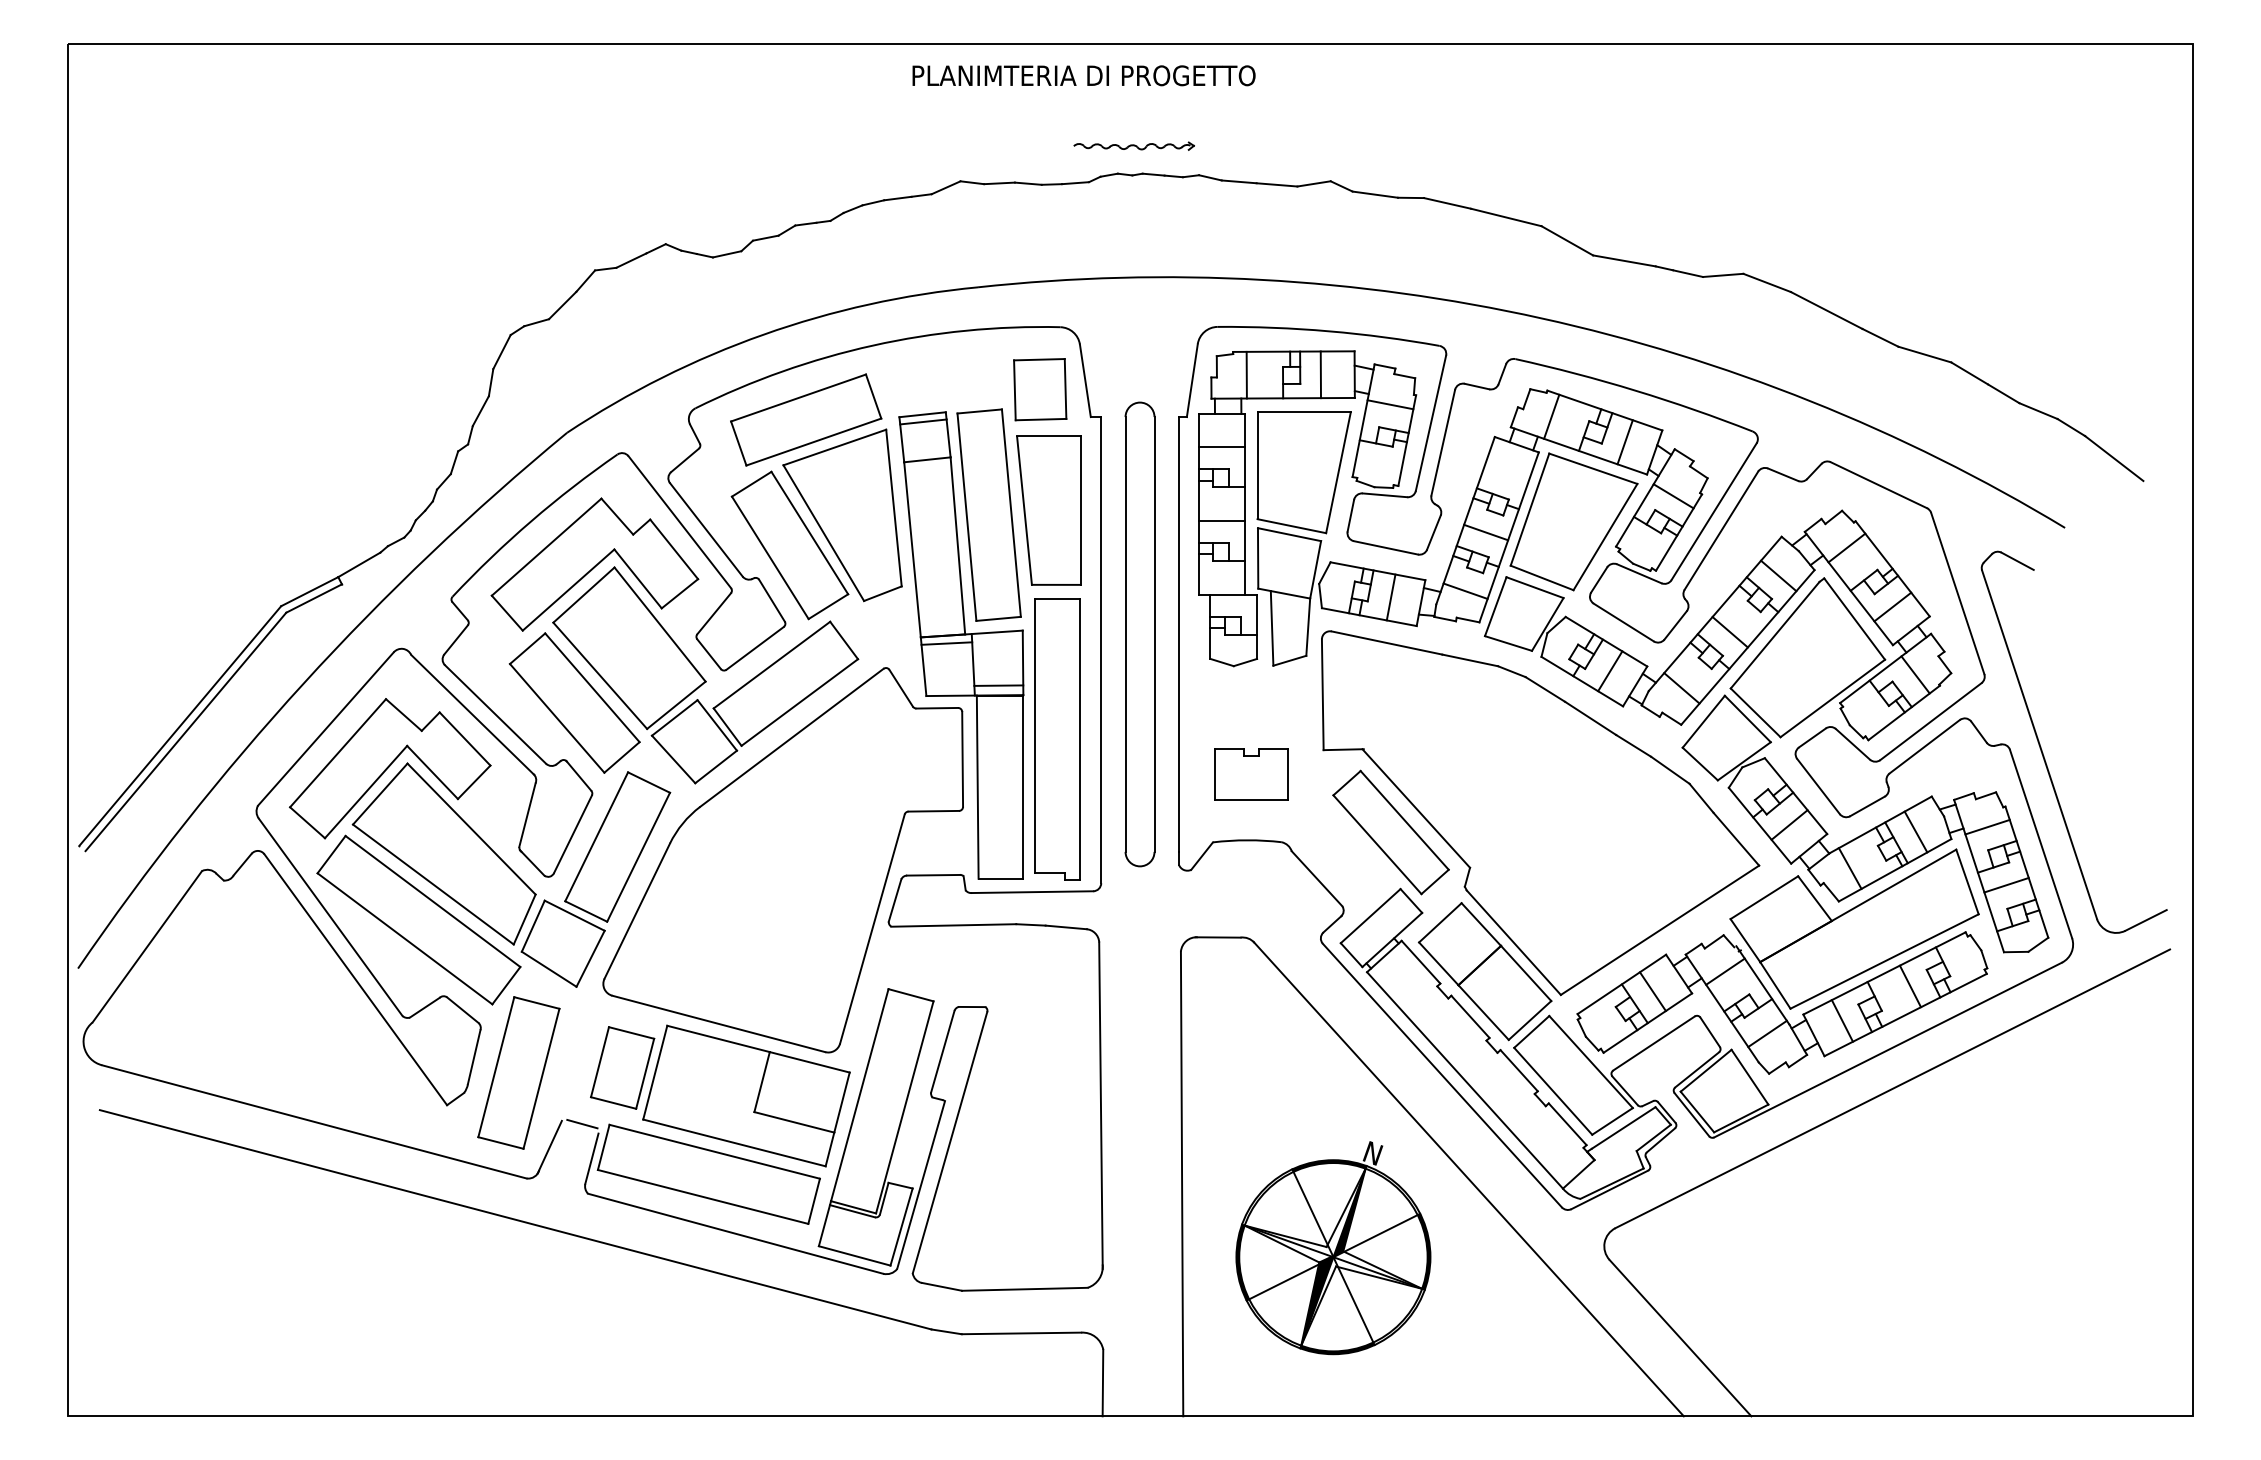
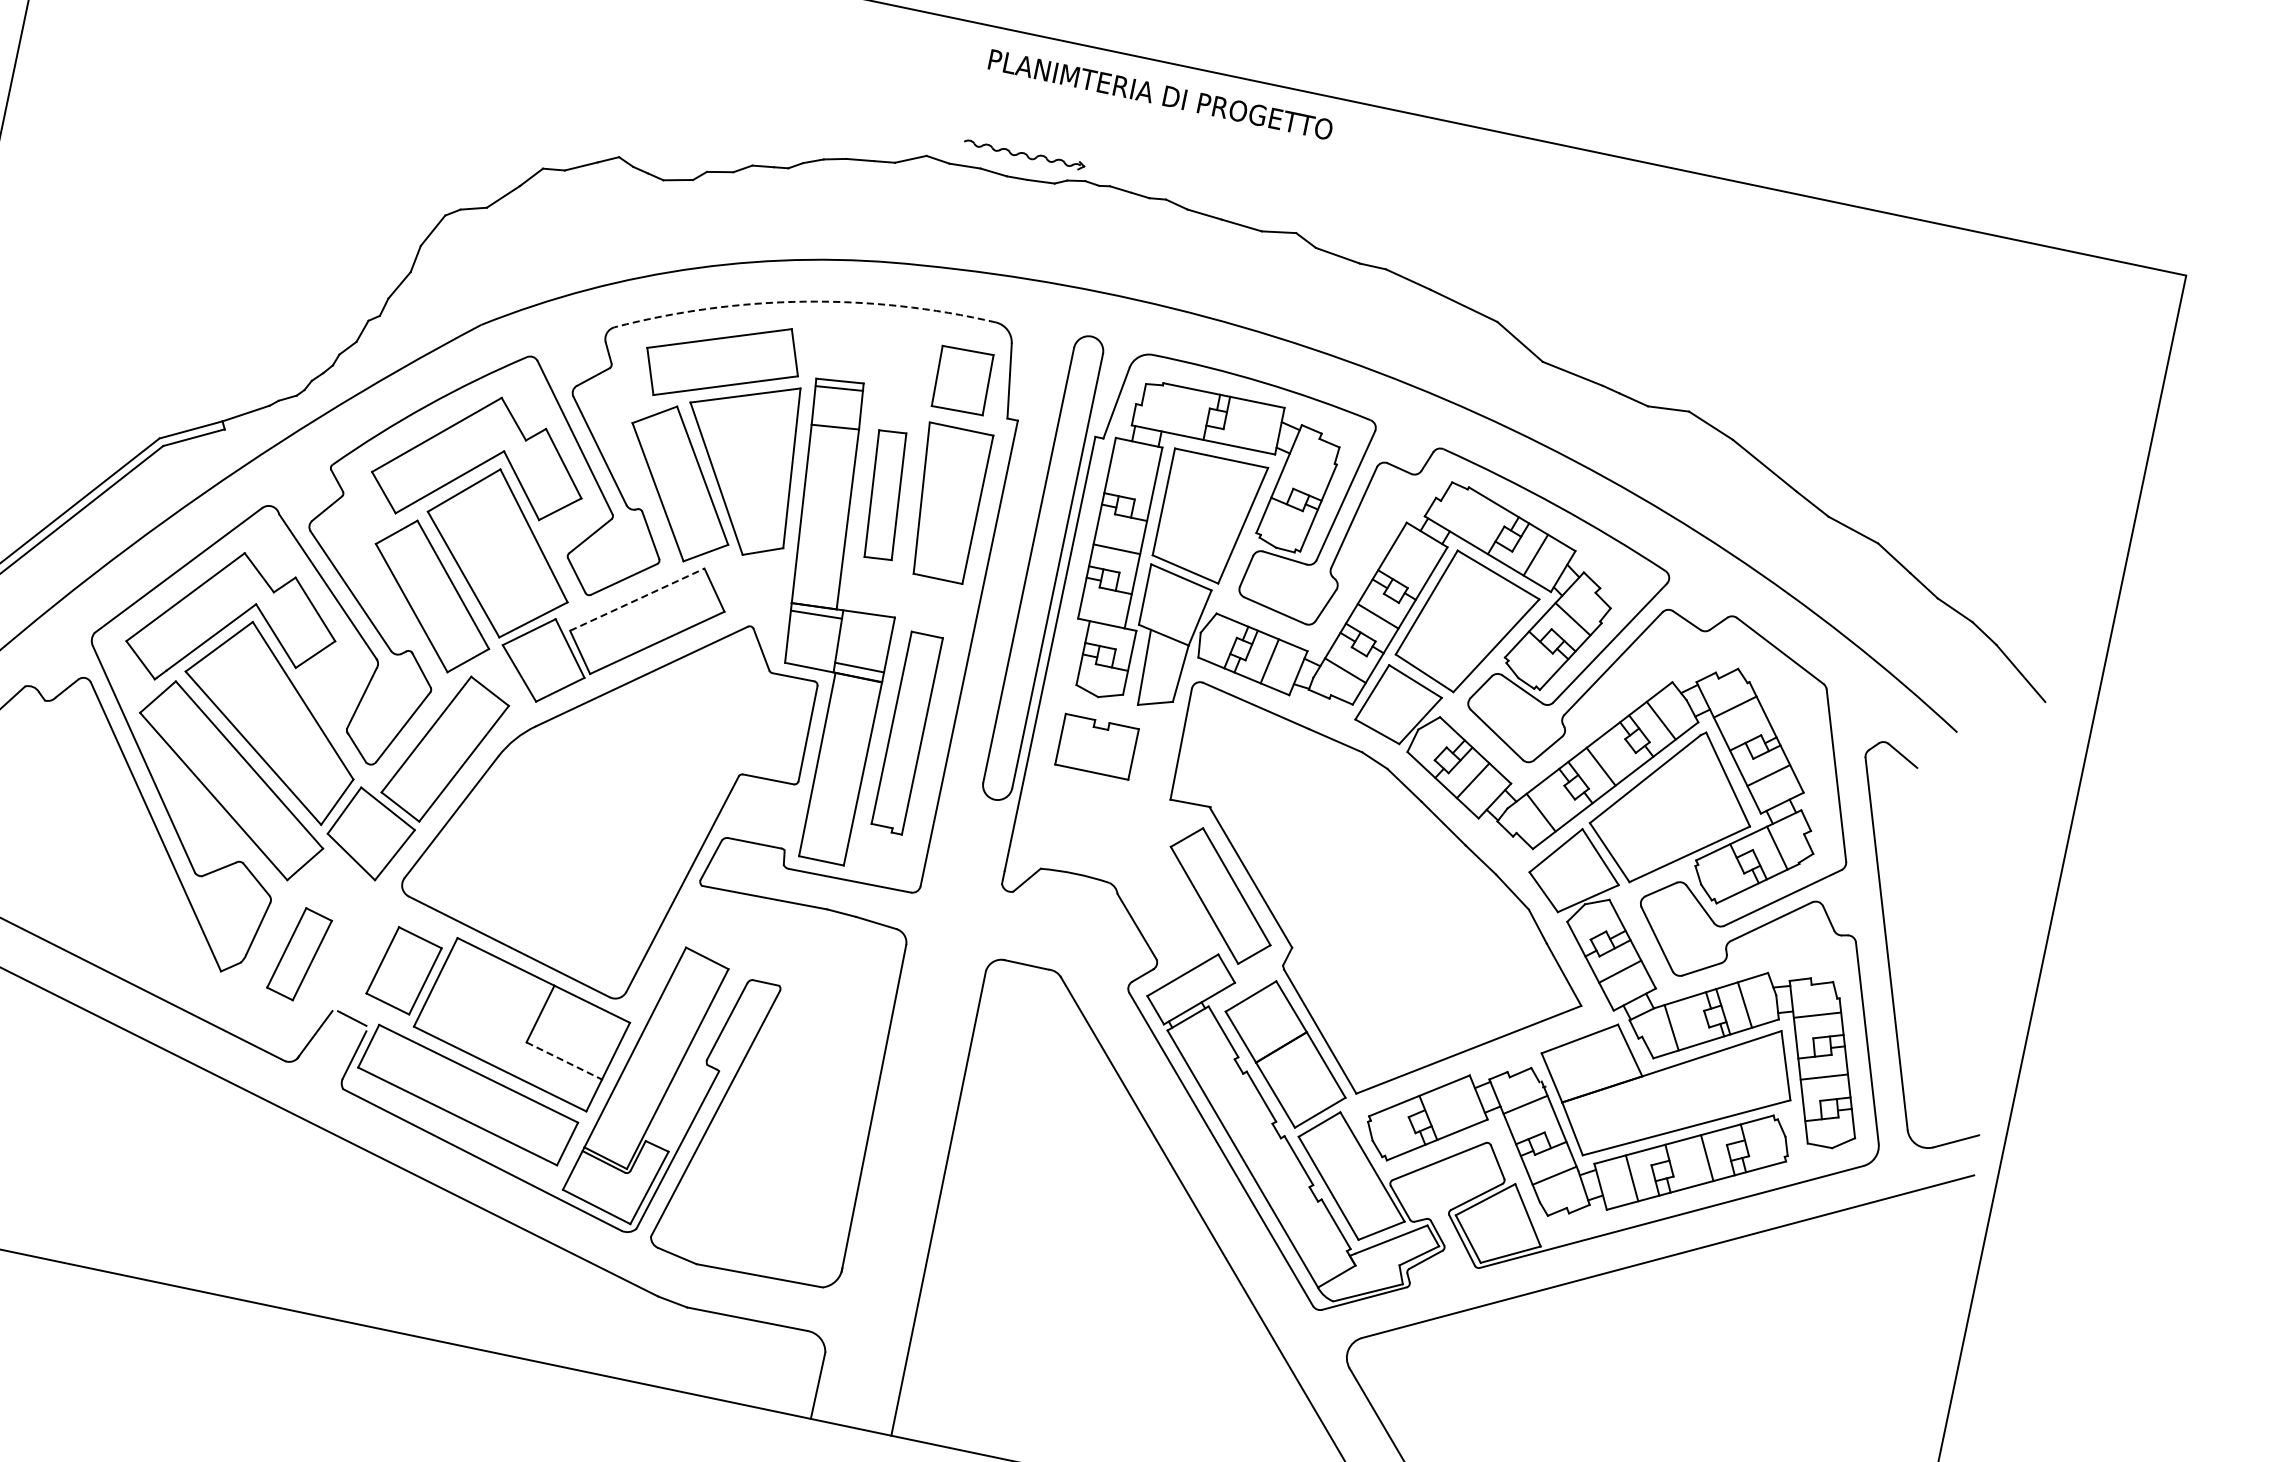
text: (1083, 75) -> (1160, 94), moved
part: (1133, 145) -> (1023, 153), moved
arc: (873, 345) -> (805, 301), solid -> dashed
line: (1246, 374) -> (1171, 408), removed
line: (1320, 374) -> (1245, 423), removed
line: (1390, 404) -> (1309, 468), removed
line: (1551, 416) -> (1467, 514), removed
line: (1221, 447) -> (1131, 476), removed
part: (988, 514) -> (884, 494), size x0.6
part: (1139, 634) -> (1042, 568), moved
line: (771, 665) -> (636, 599), solid -> dashed
part: (1057, 739) -> (906, 733), size x0.7
part: (1251, 774) -> (1096, 747), moved
line: (1652, 991) -> (1448, 1109), removed
part: (518, 1072) -> (299, 953), size x0.6
line: (794, 1122) -> (564, 1061), solid -> dashed
part: (1333, 1248) -> (1076, 1299), removed

